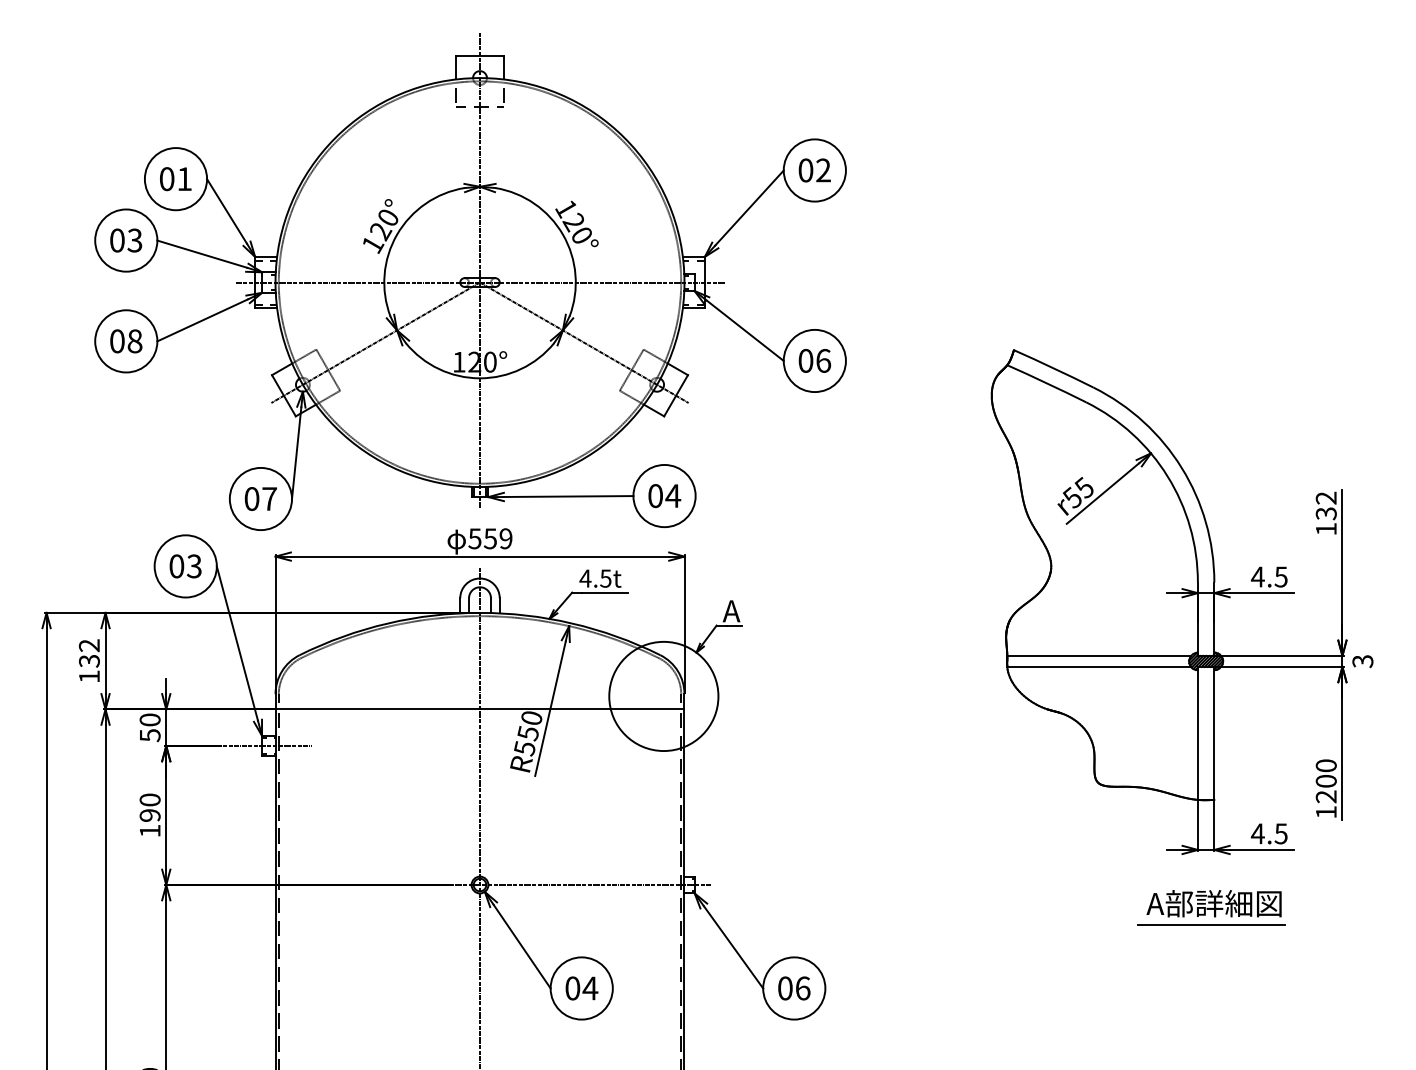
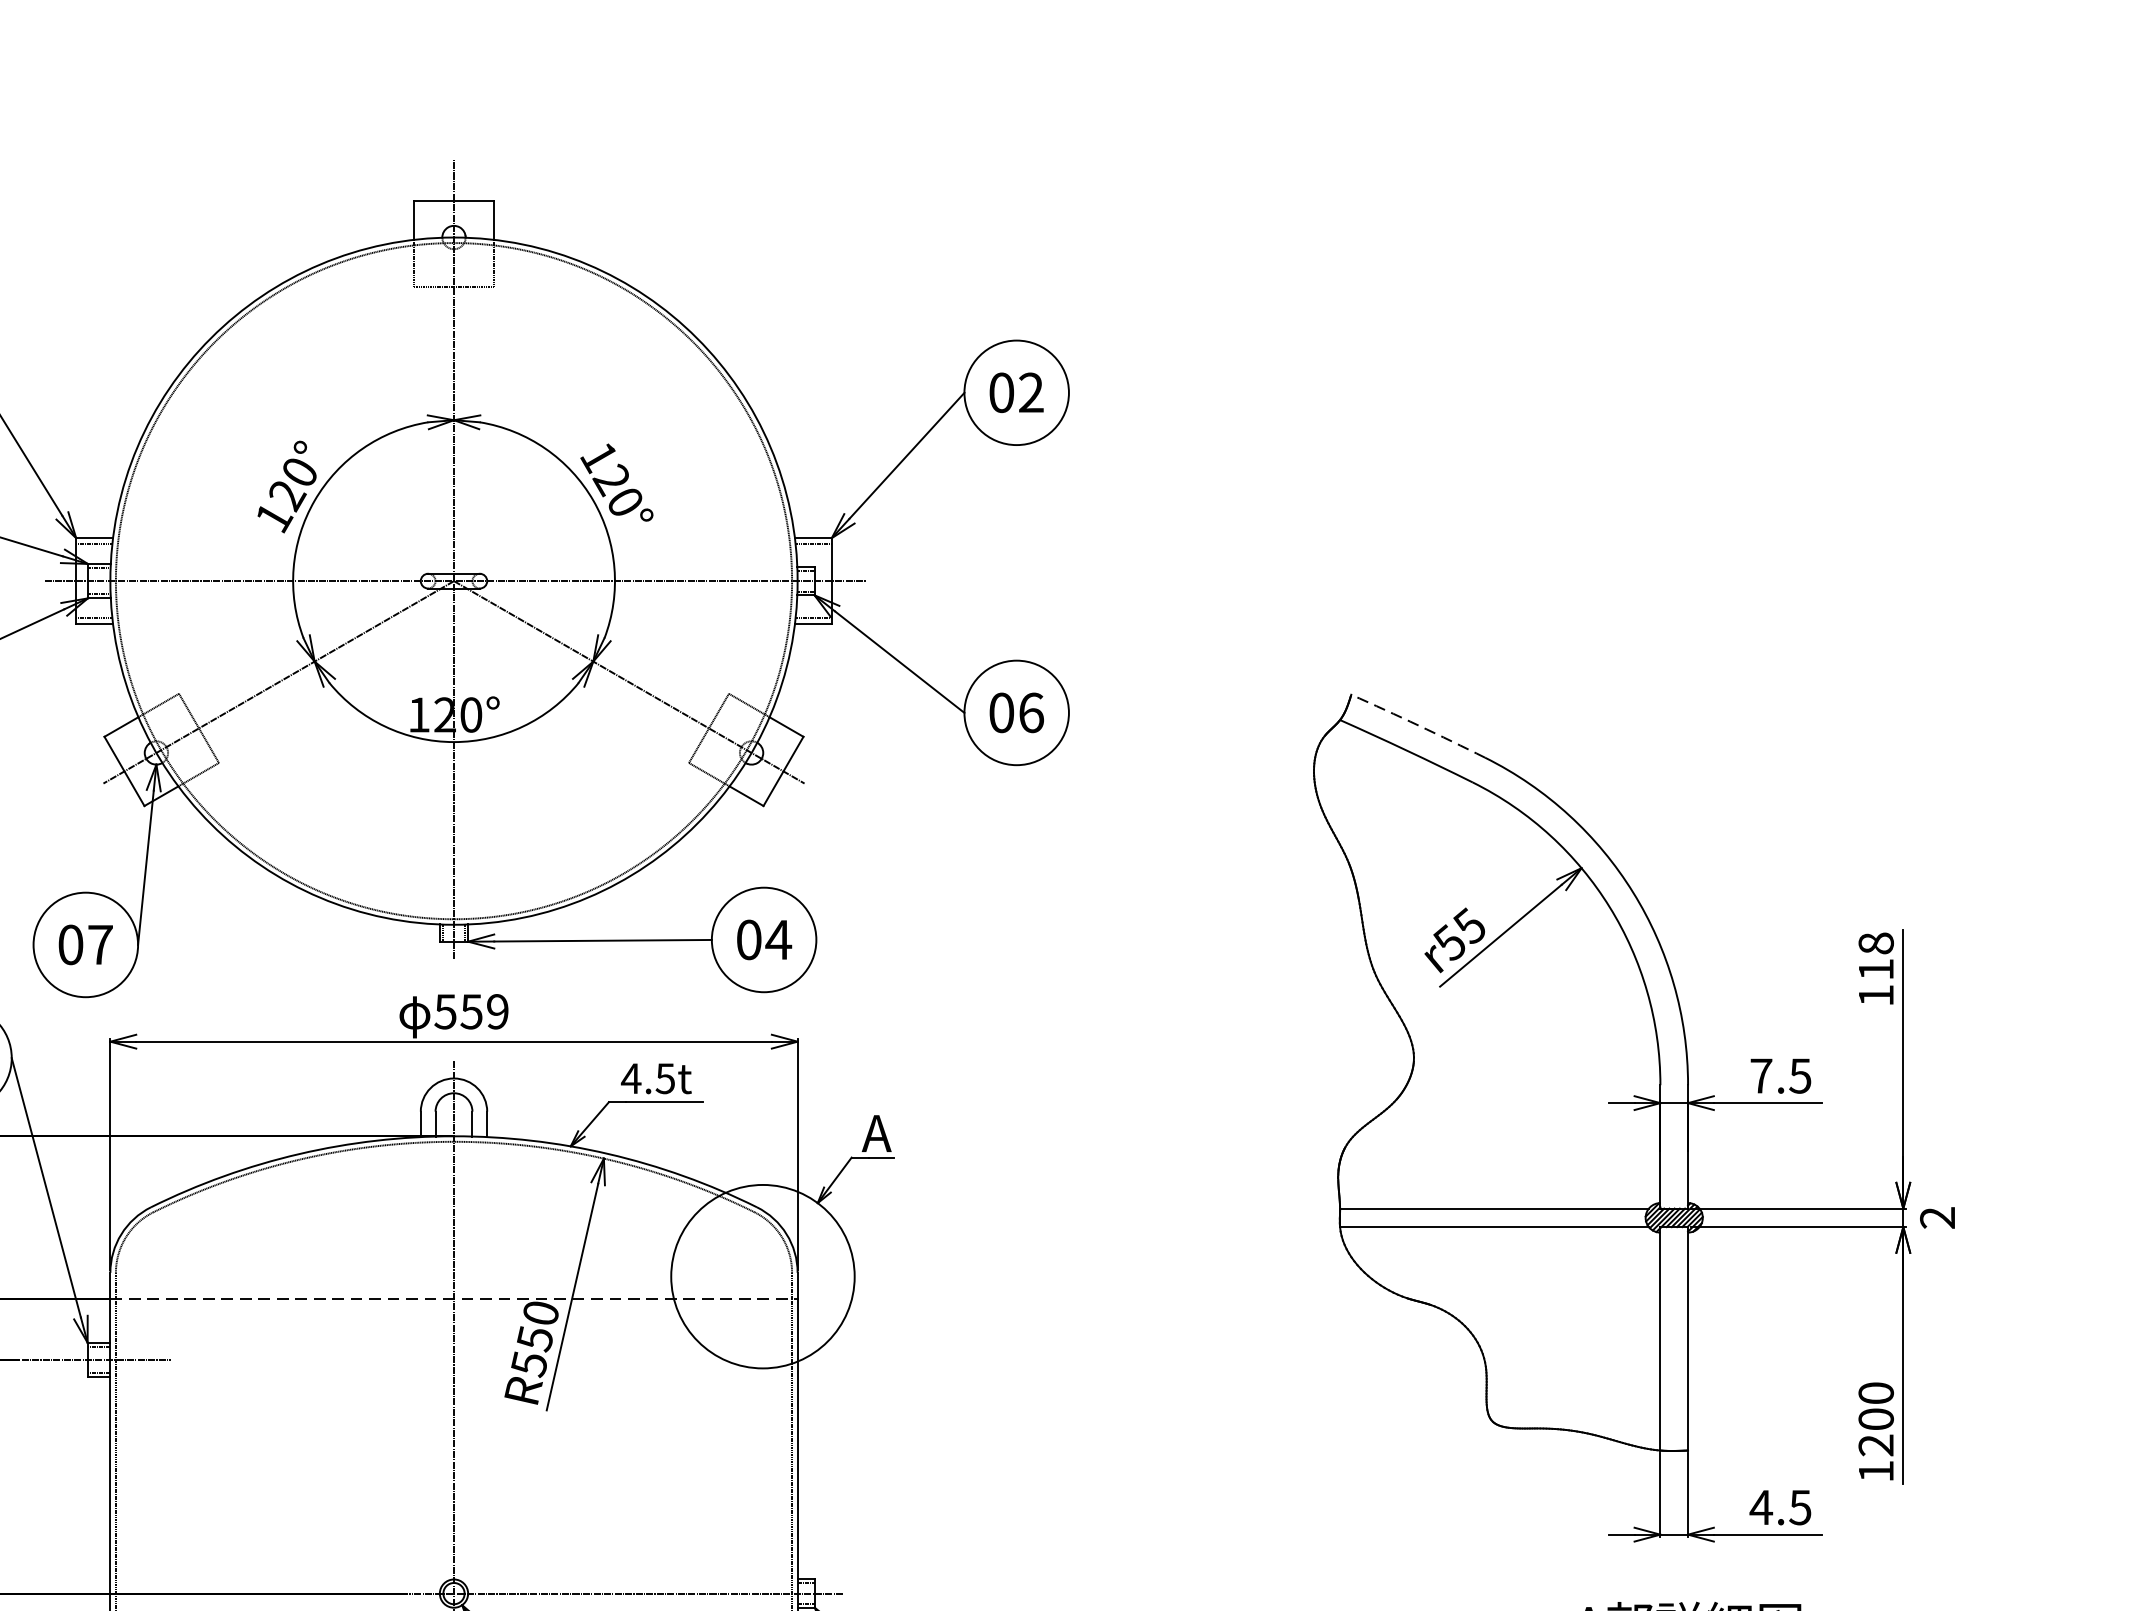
arc: (1053, 368) -> (1417, 725), solid -> dashed
text: (1325, 505) -> (1874, 955), 132 -> 118
text: (1257, 576) -> (1760, 1075), 4.5 -> 7.5
text: (1362, 661) -> (1937, 1217), 3 -> 2
line: (480, 709) -> (454, 1298), solid -> dashed

